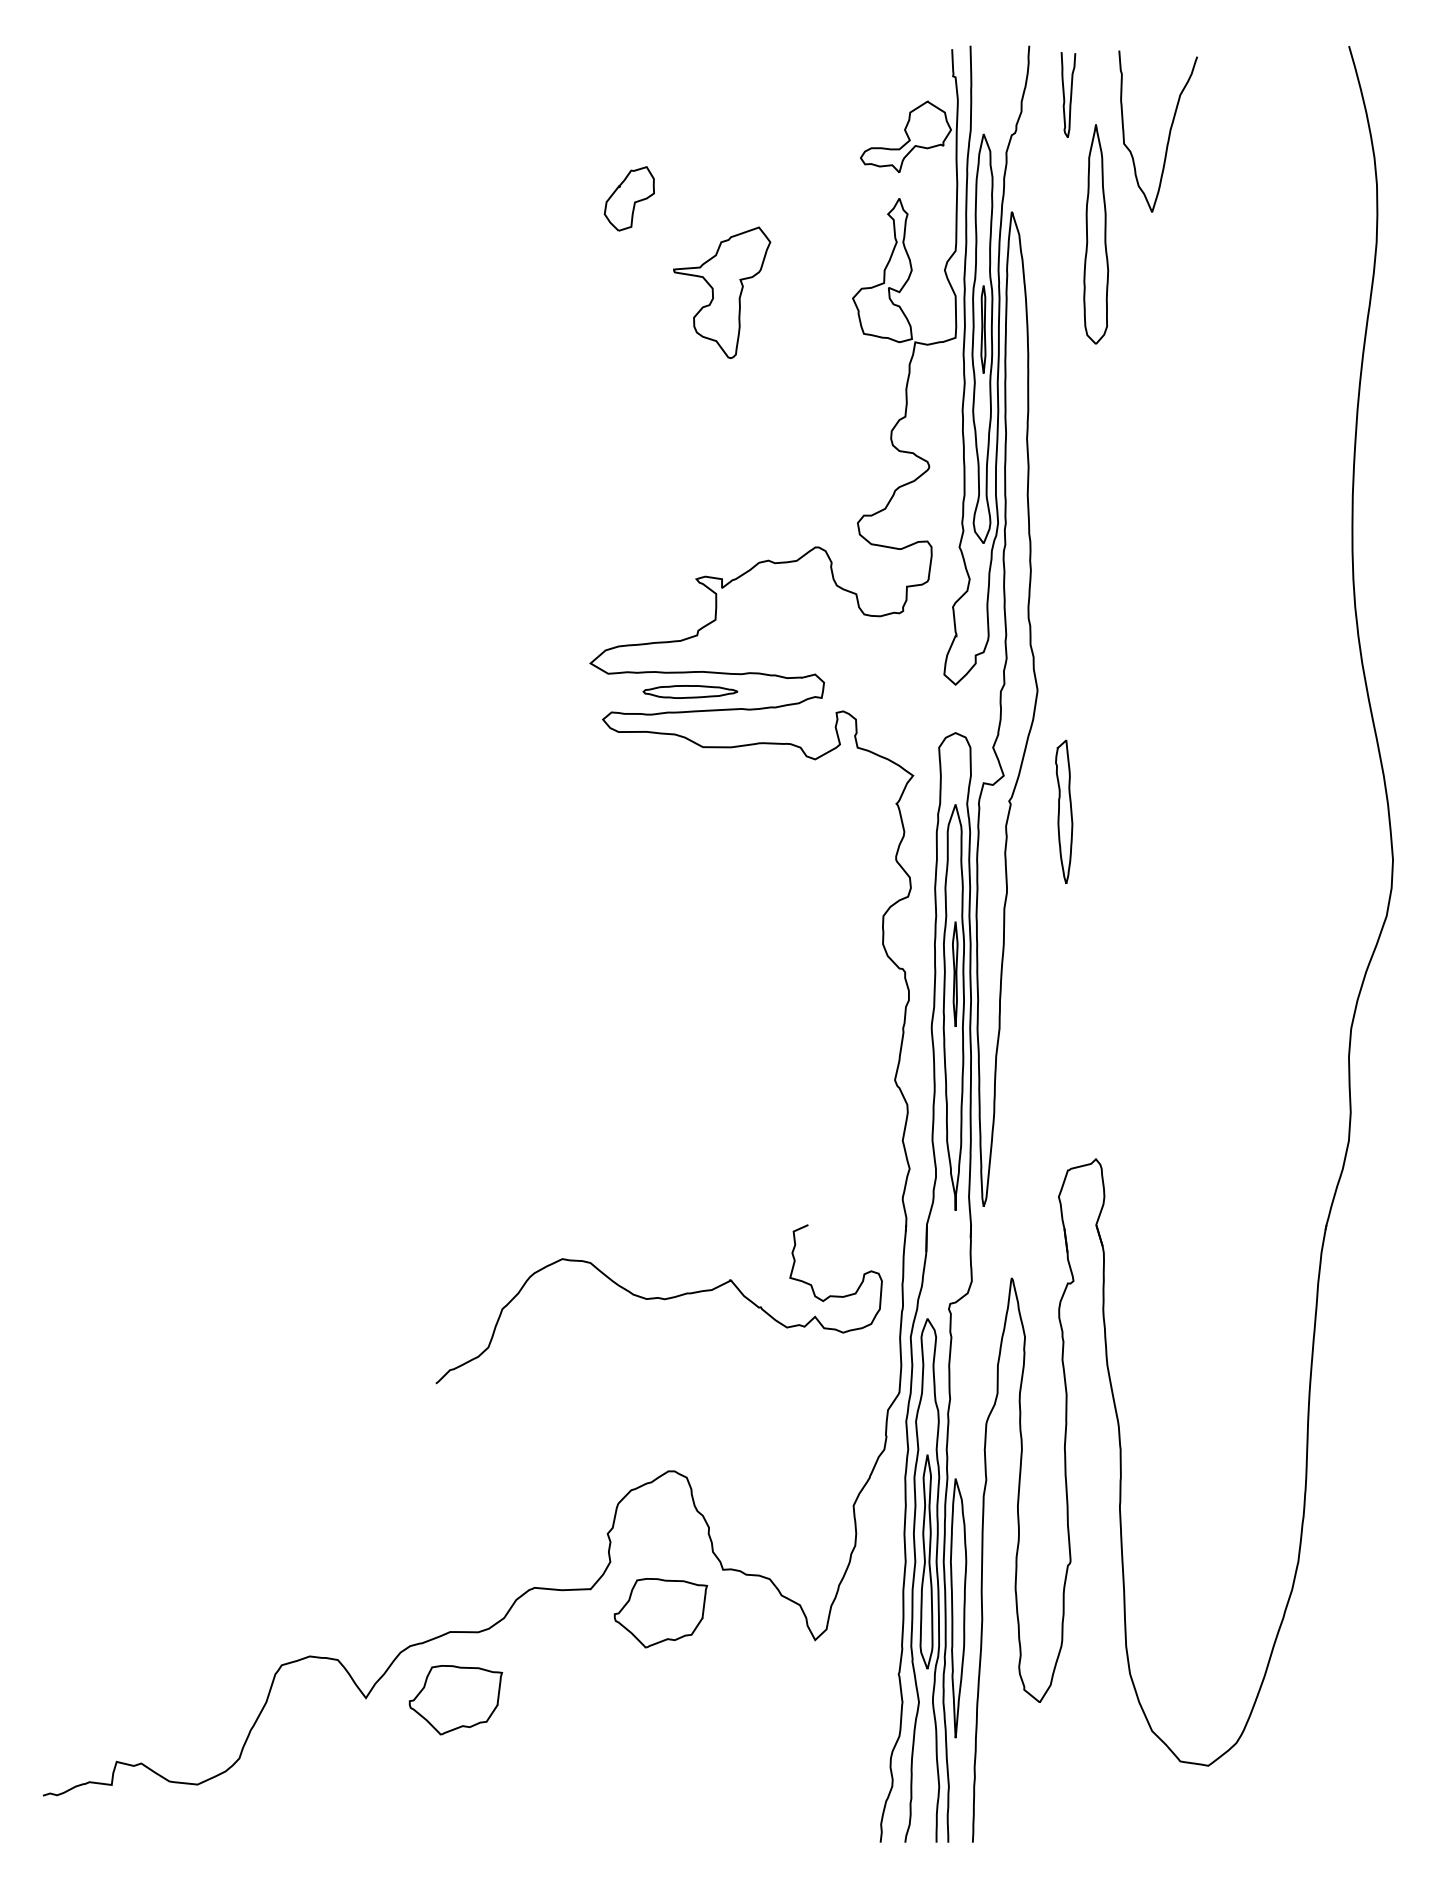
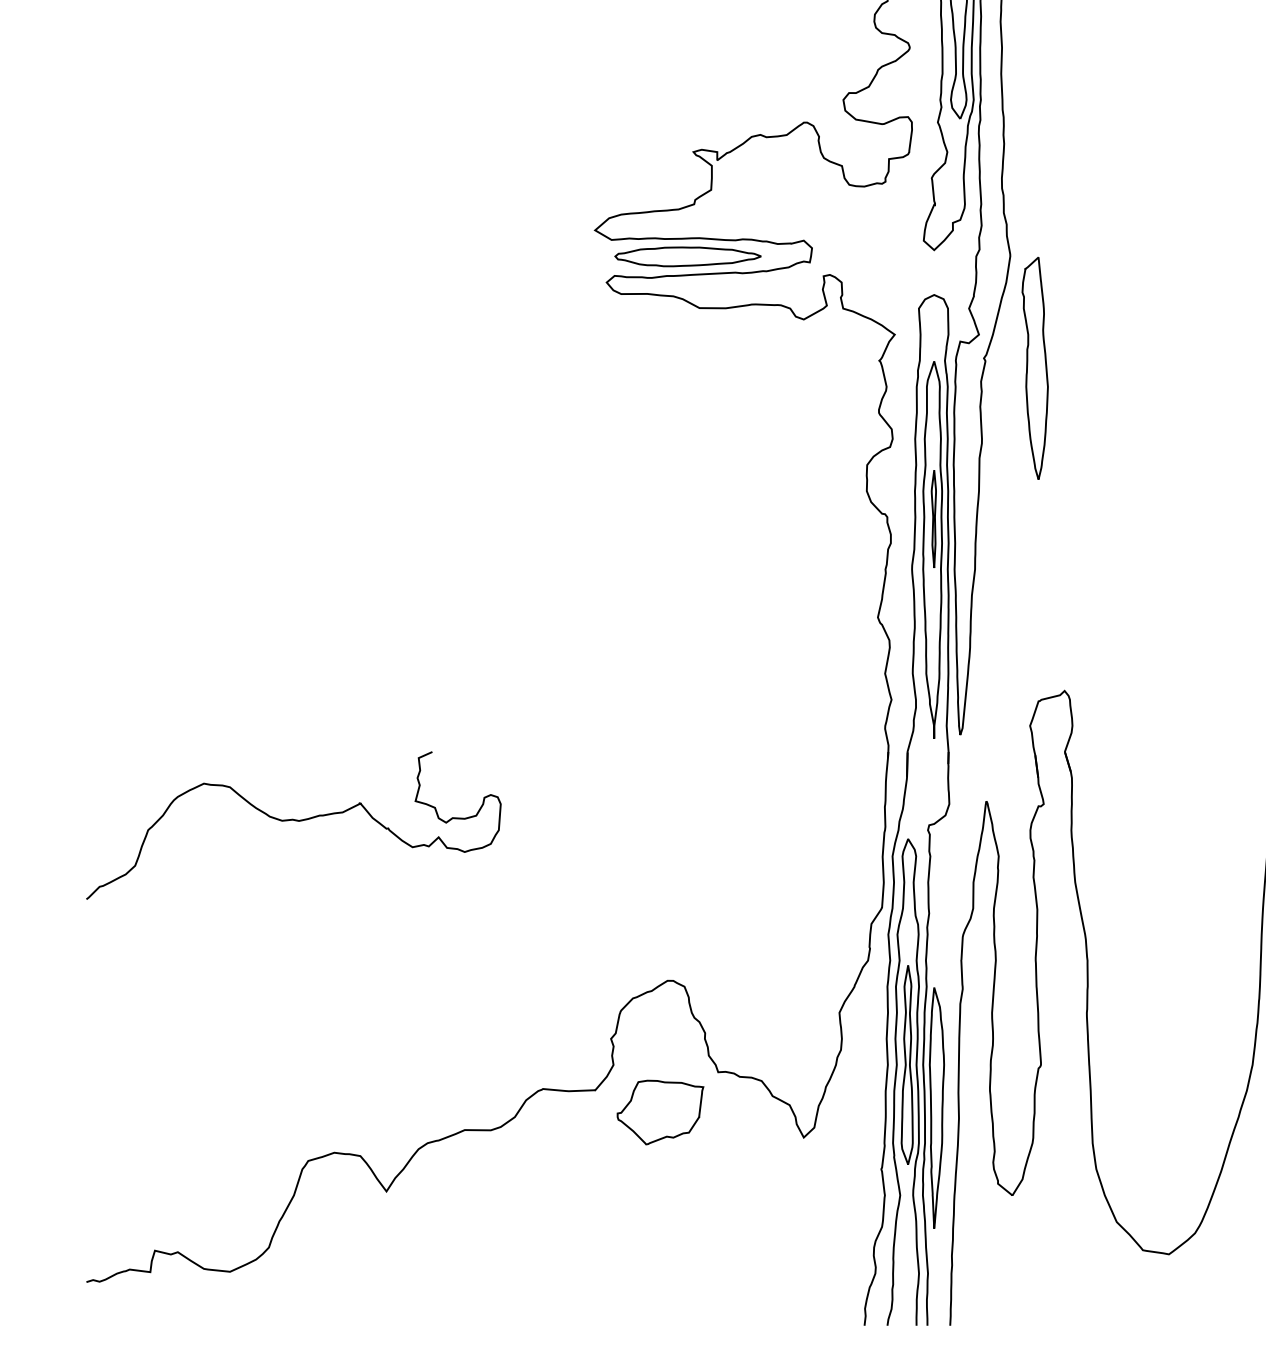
part: (690, 691) -> (687, 256), size x1.67
part: (1063, 811) -> (1034, 367), size x1.67
curve: (659, 1299) -> (294, 821), moved
part: (455, 1700) -> (469, 1193), removed

